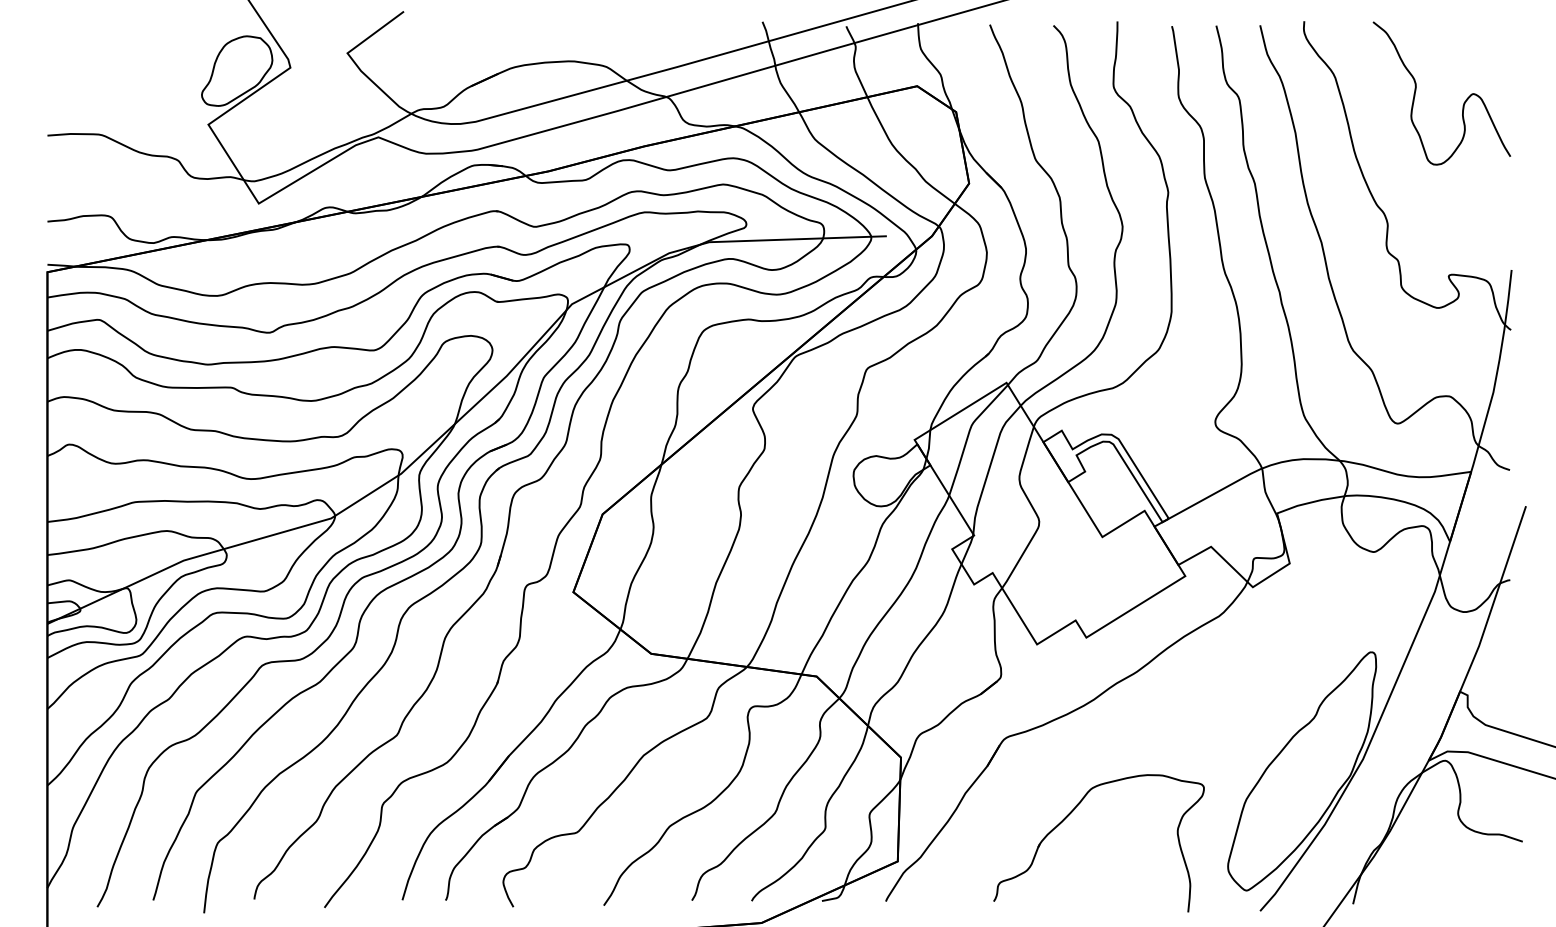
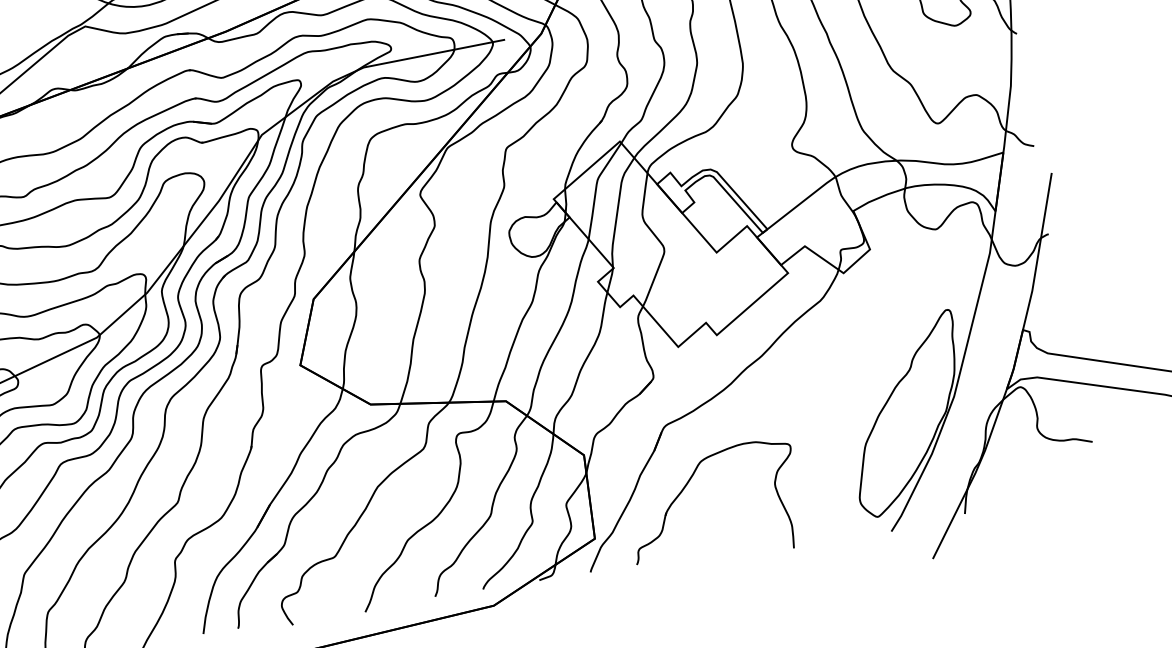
part: (1070, 814) -> (687, 485), moved

